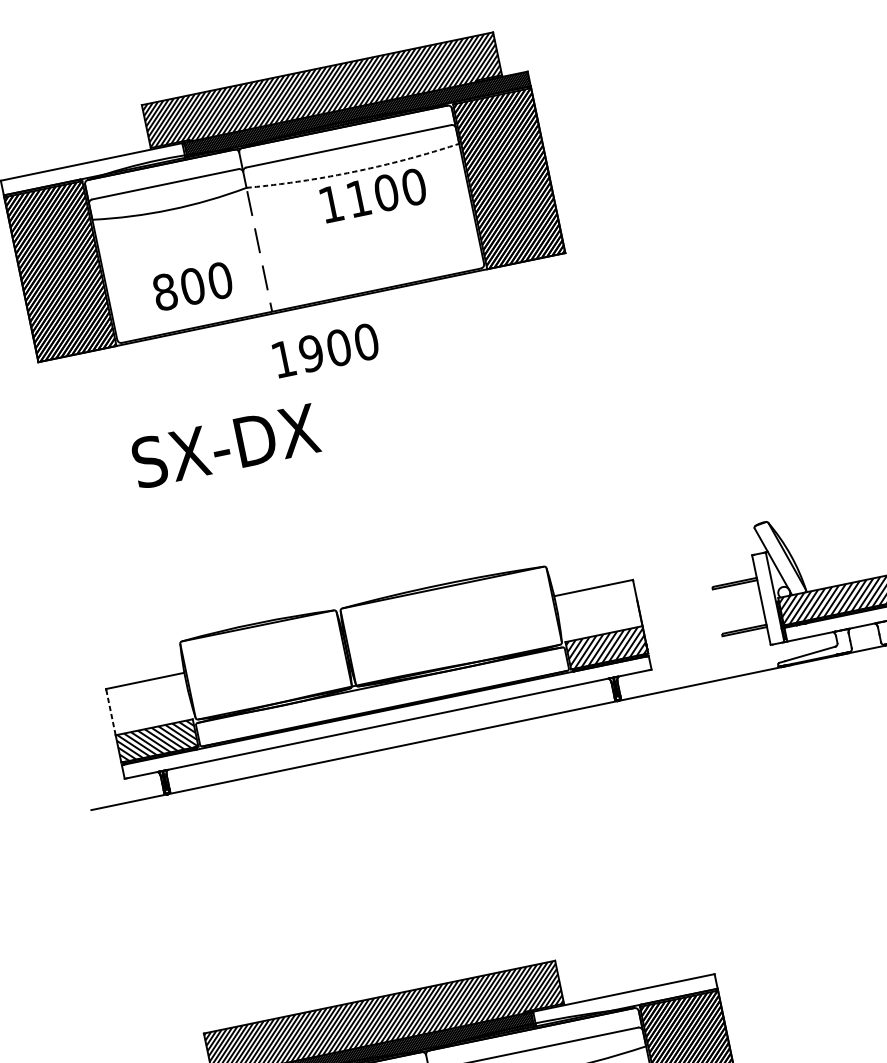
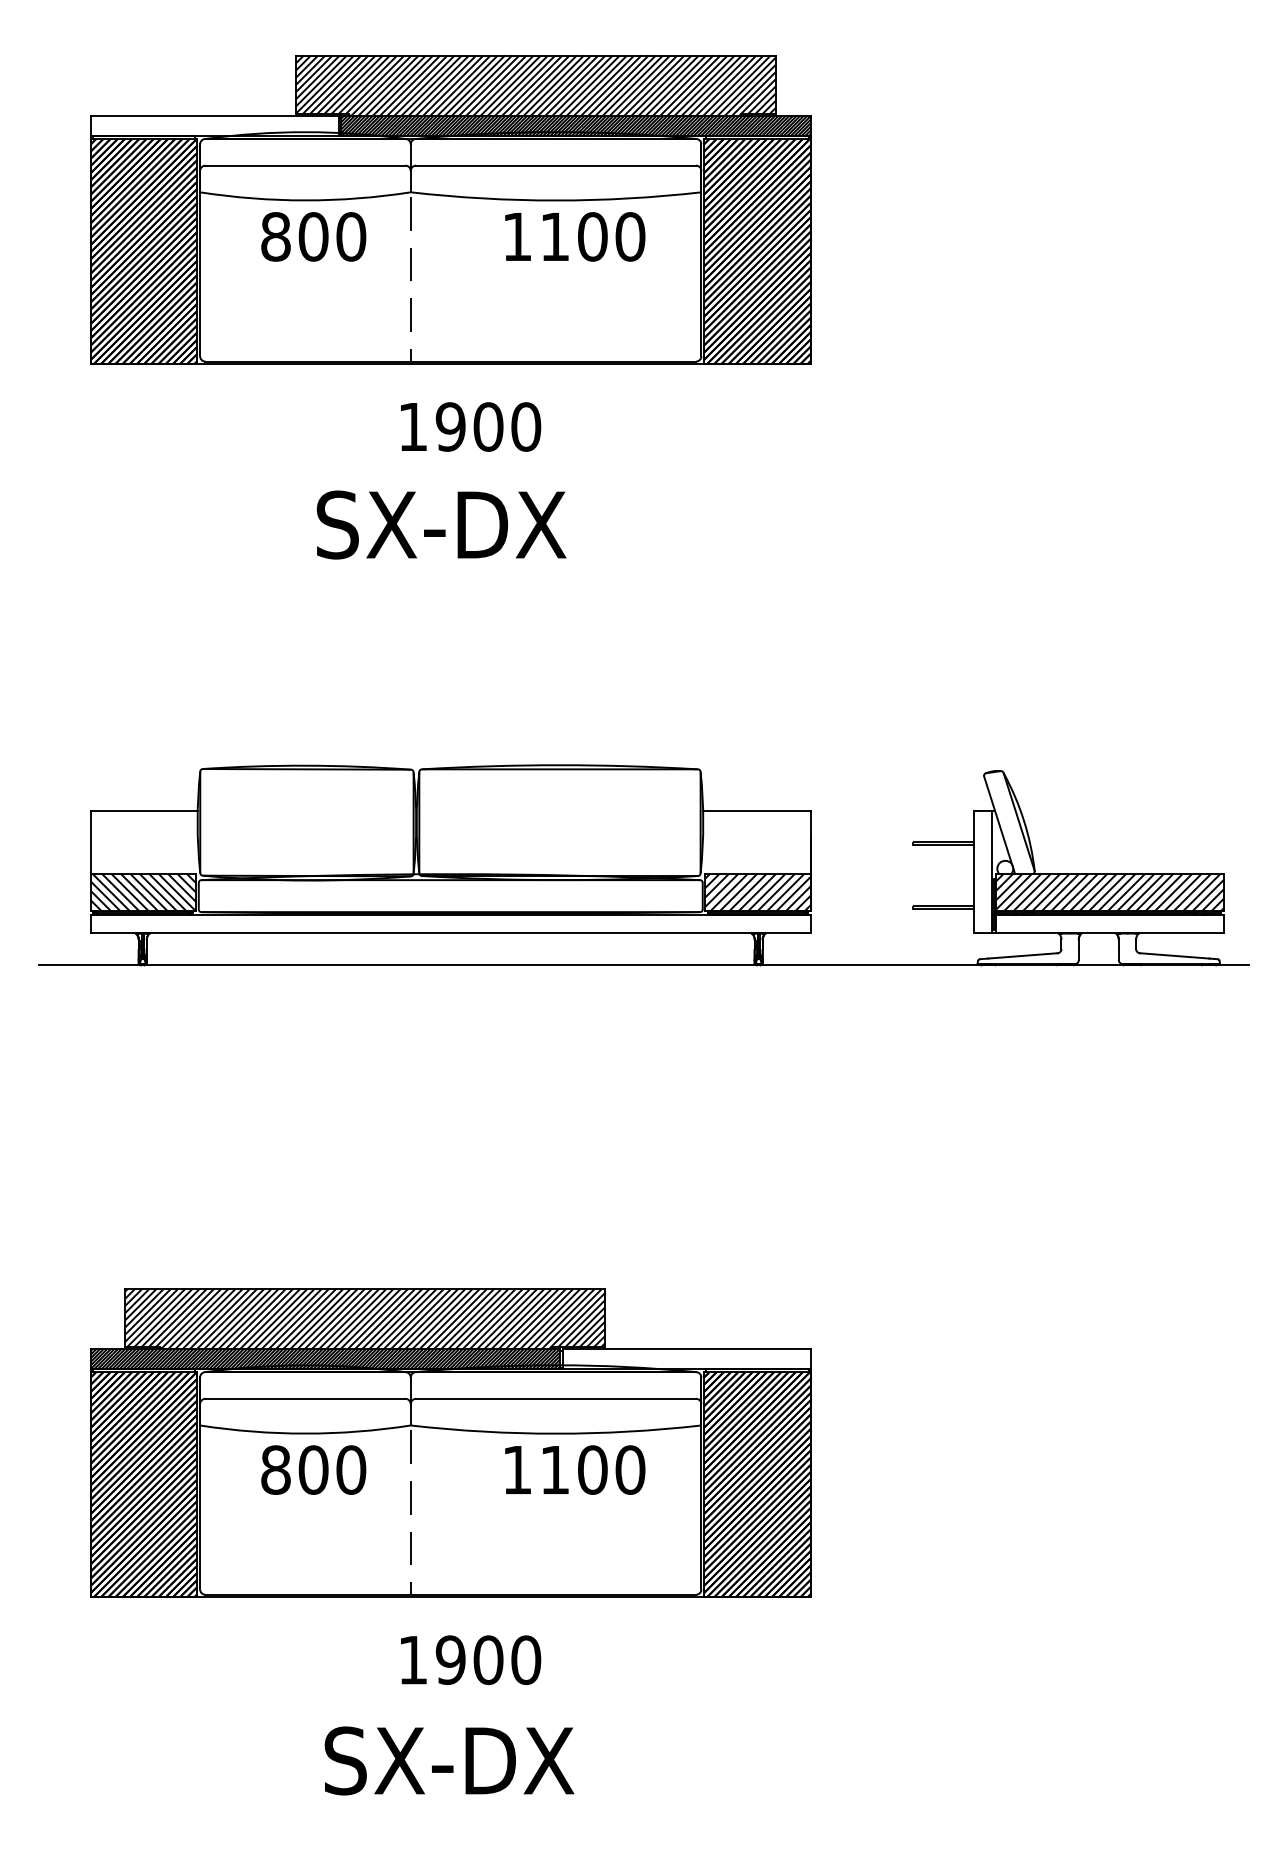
arc: (354, 171) -> (556, 200), dashed -> solid
text: (192, 286) -> (313, 236), moved
text: (225, 445) -> (441, 524), moved
line: (110, 712) -> (90, 843), dashed -> solid

